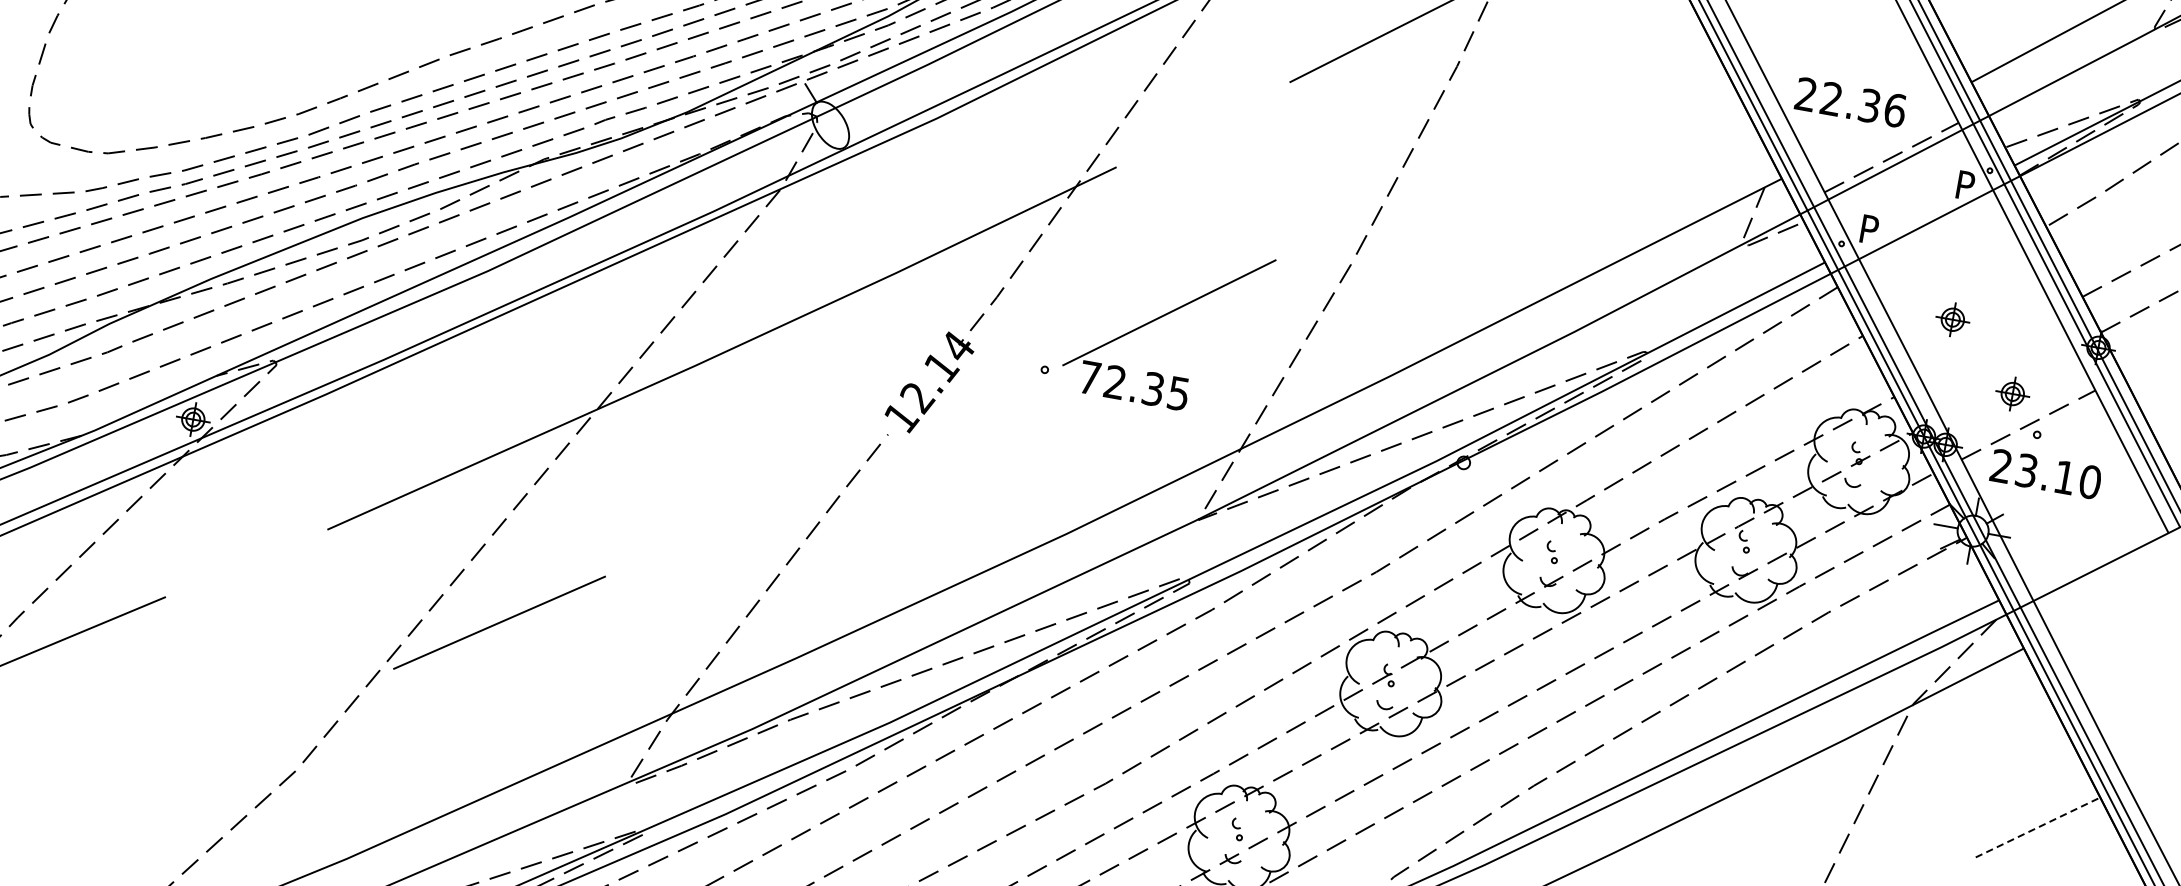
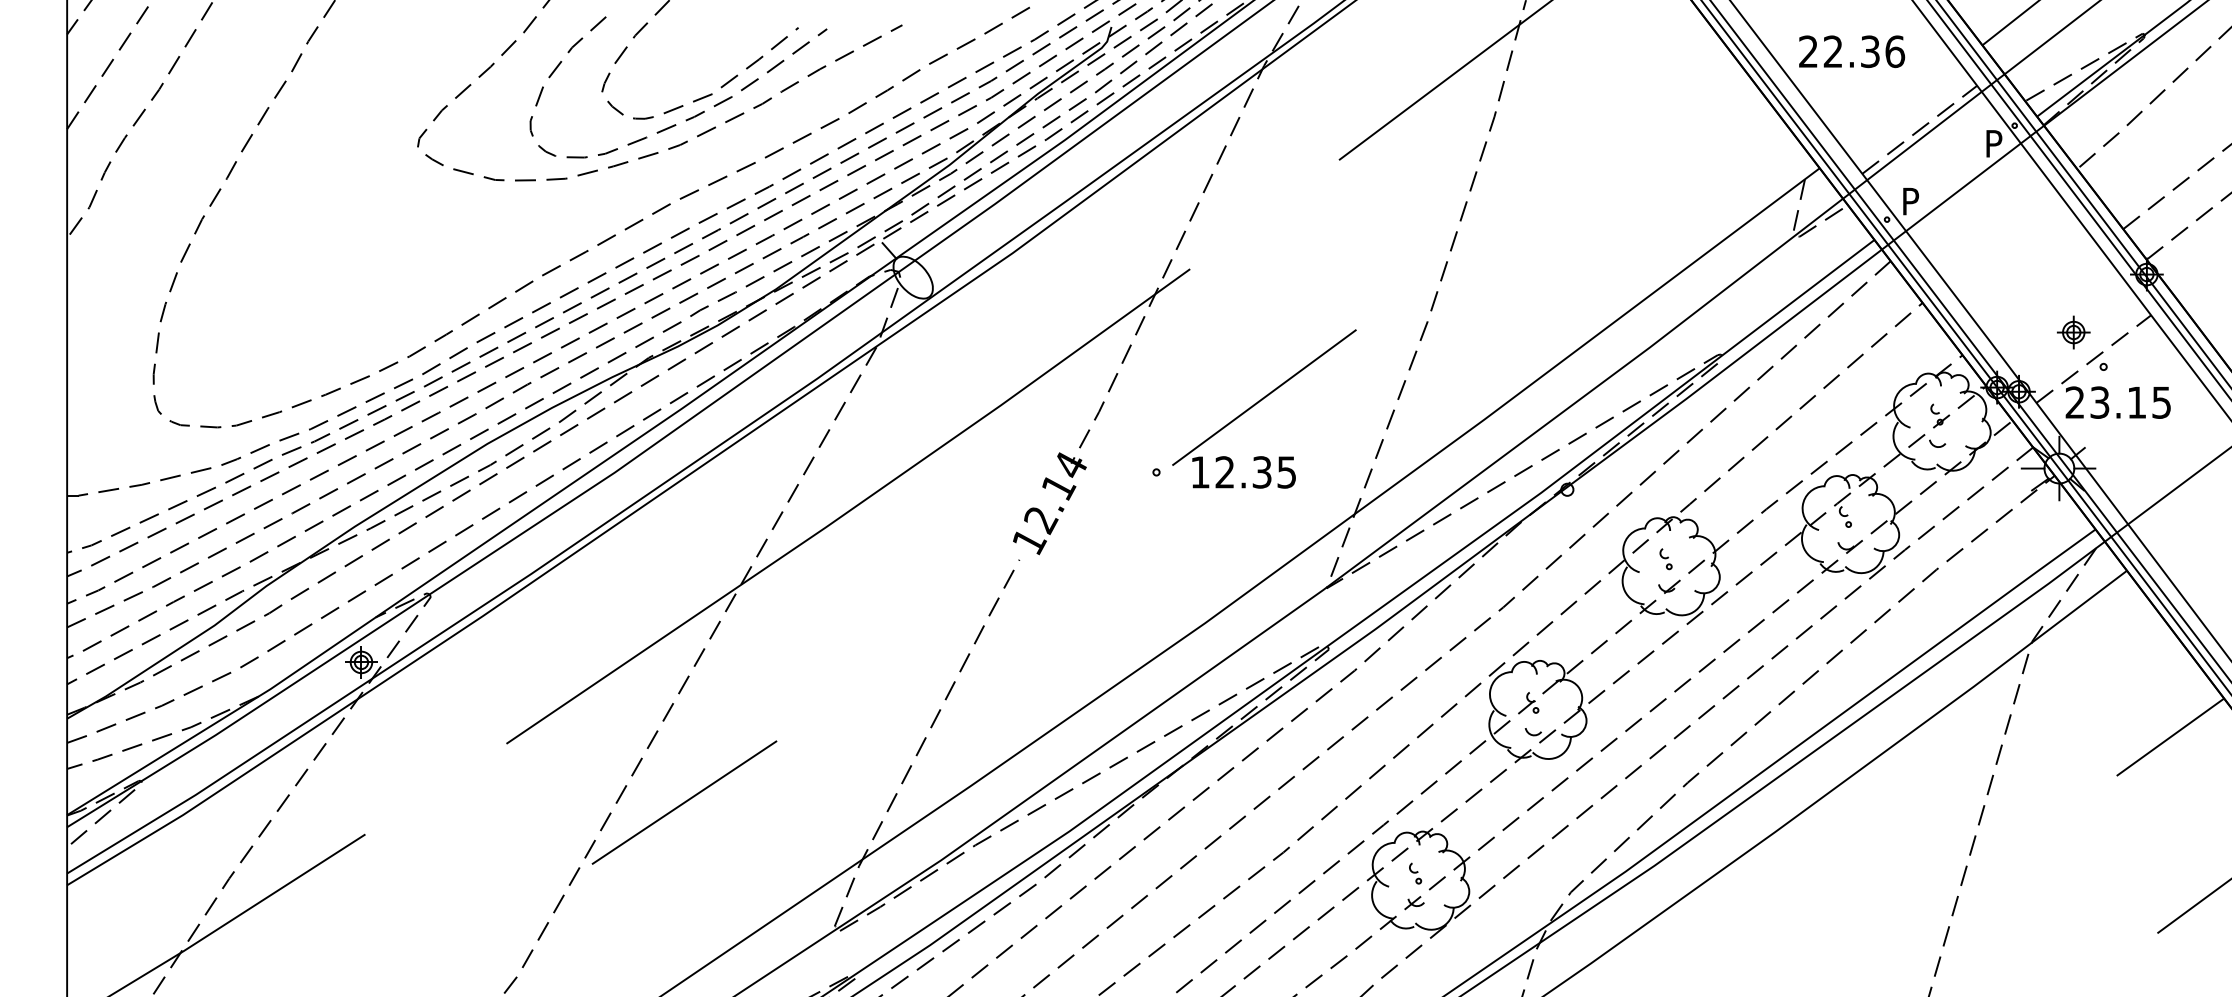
text: (1851, 102) -> (1852, 51), moved
part: (1952, 319) -> (2004, 272), removed
text: (1090, 378) -> (1200, 472), 72.35 -> 12.35
text: (2090, 481) -> (2161, 402), 23.10 -> 23.15
line: (2038, 826) -> (2170, 736), dashed -> solid

